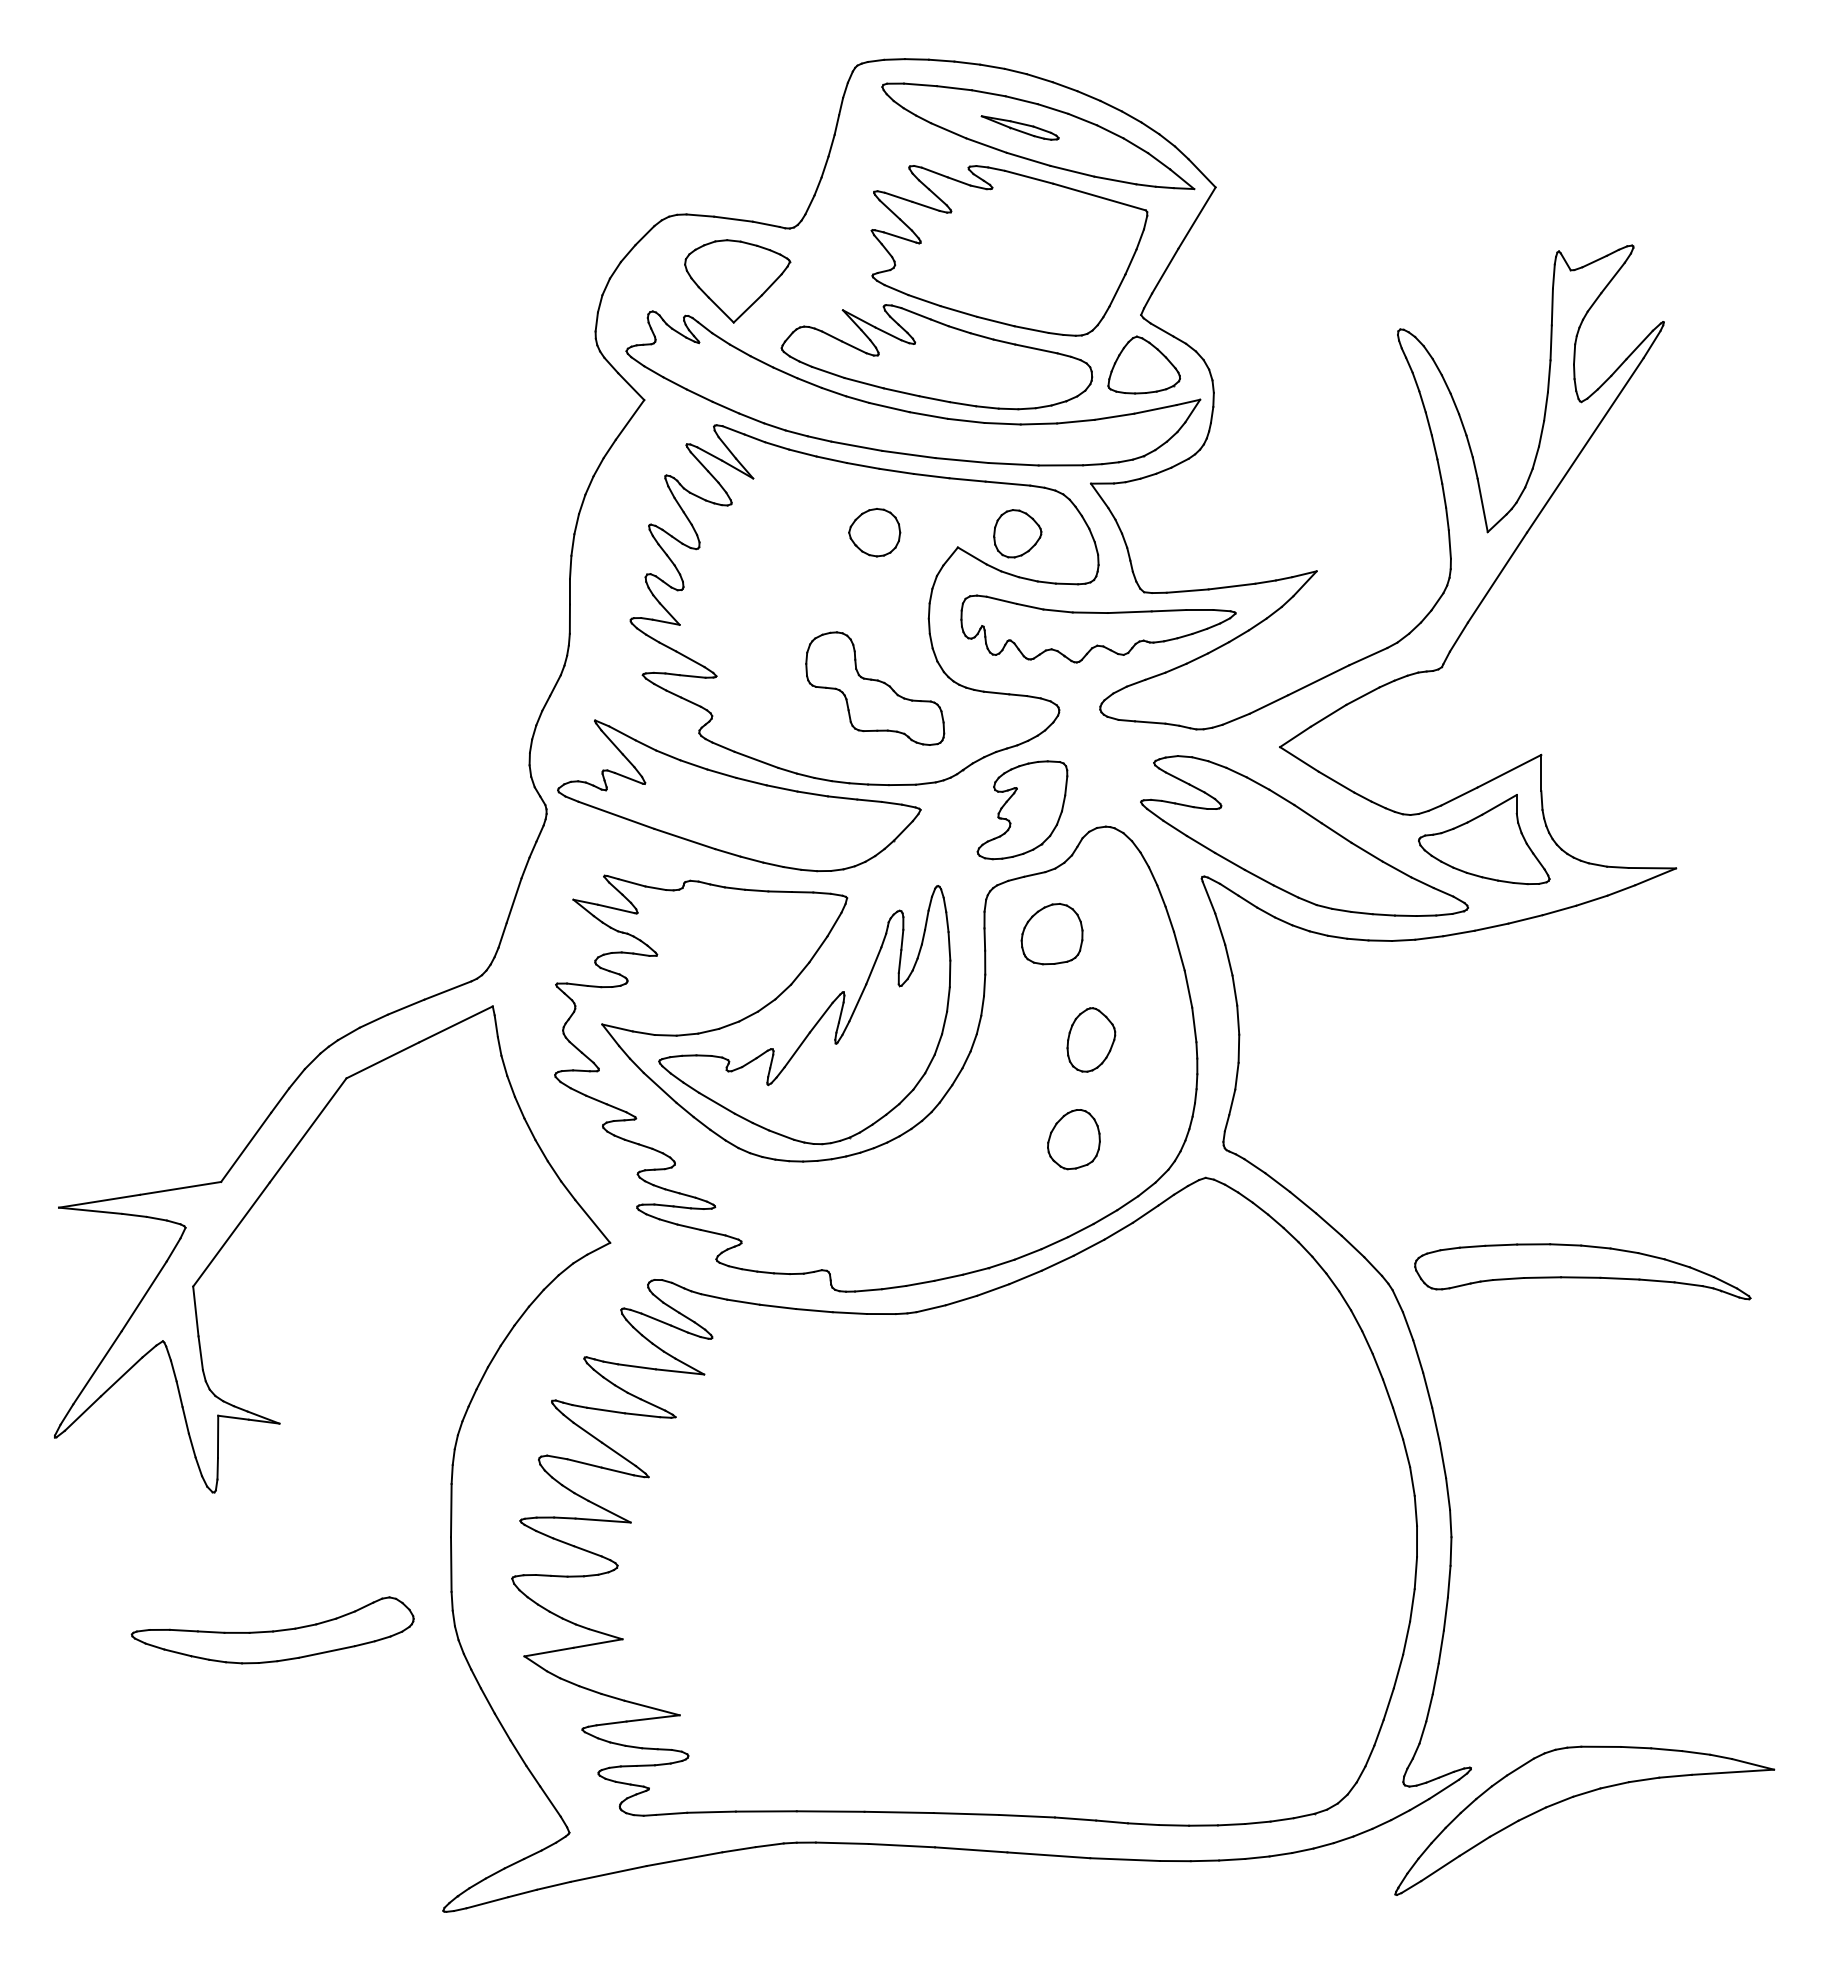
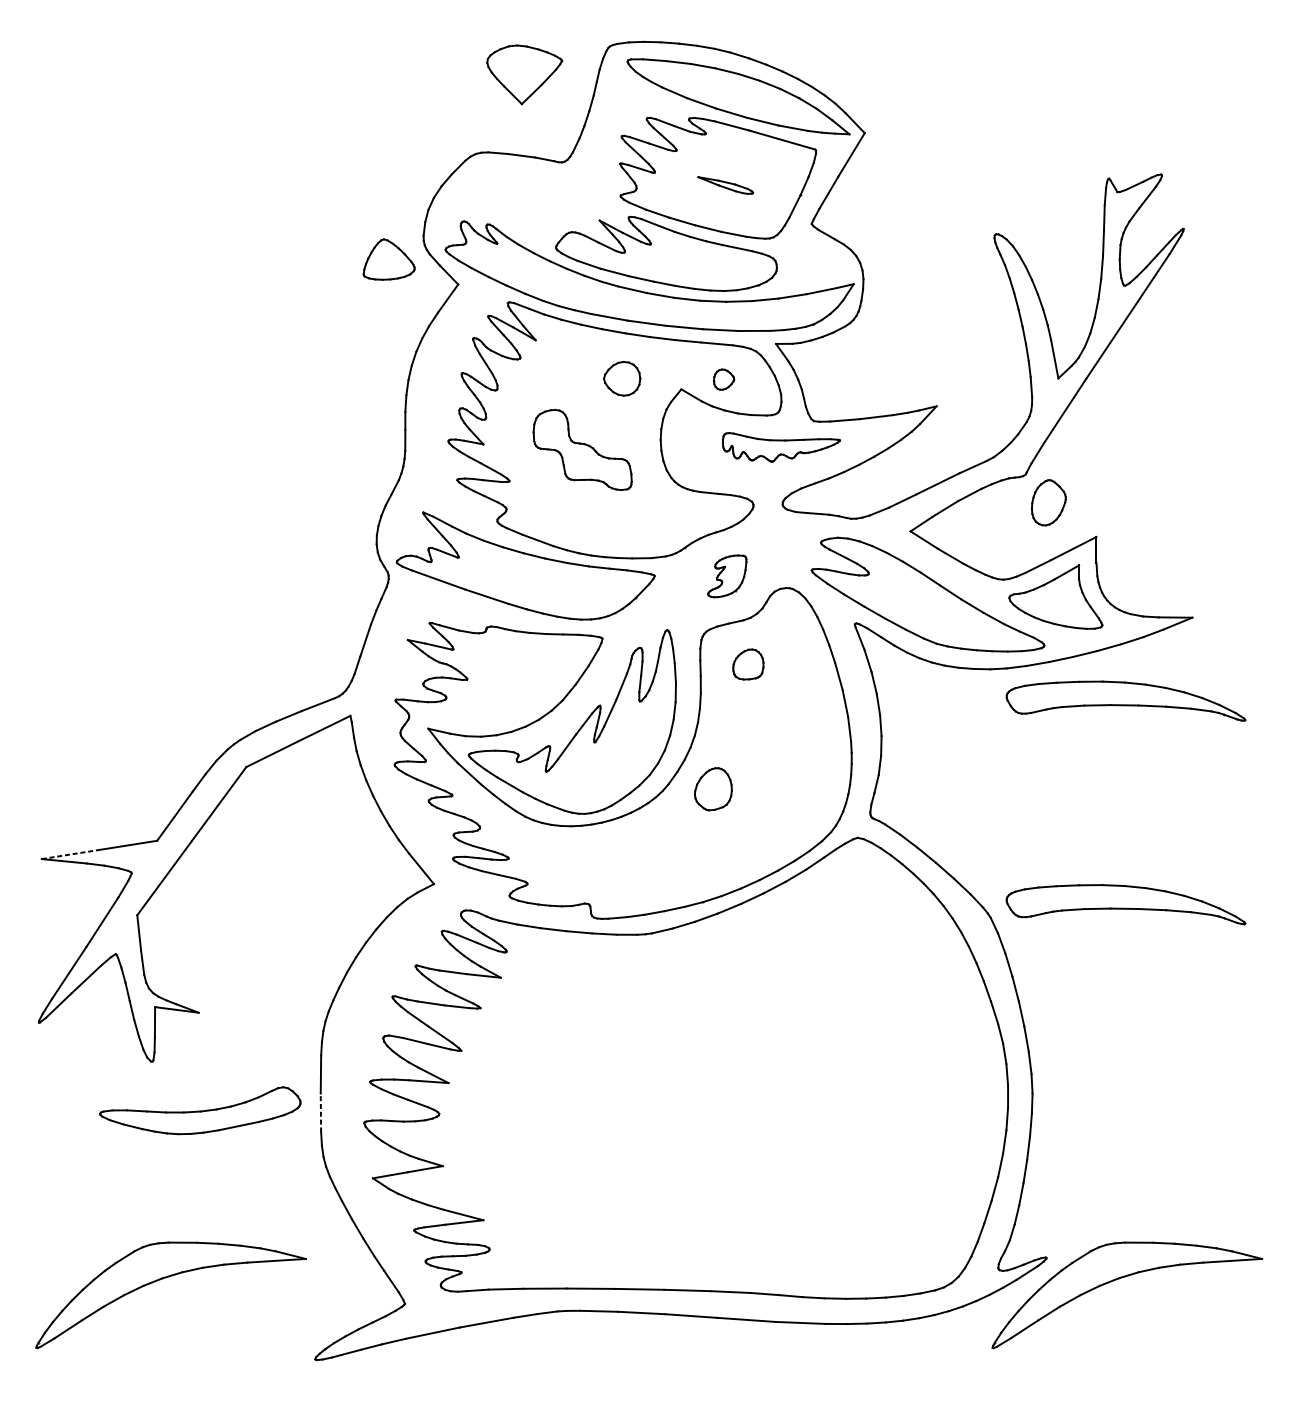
part: (1019, 127) -> (725, 185), moved
part: (737, 281) -> (524, 74), moved
part: (1143, 364) -> (388, 259), moved
part: (1017, 533) -> (723, 379), size x0.6
part: (1098, 628) -> (781, 446), size x0.6
part: (875, 688) -> (582, 449), moved
part: (1022, 810) -> (727, 576), size x0.6
part: (1051, 934) -> (747, 664), size x0.7
part: (1582, 985) -> (1125, 701), added
part: (1091, 1039) -> (1048, 502), moved
part: (1073, 1139) -> (713, 789), moved
line: (100, 1201) -> (71, 854), solid -> dashed
line: (451, 1564) -> (321, 1112), solid -> dashed
part: (272, 1630) -> (200, 1110), moved
part: (234, 1796) -> (166, 1278), added

